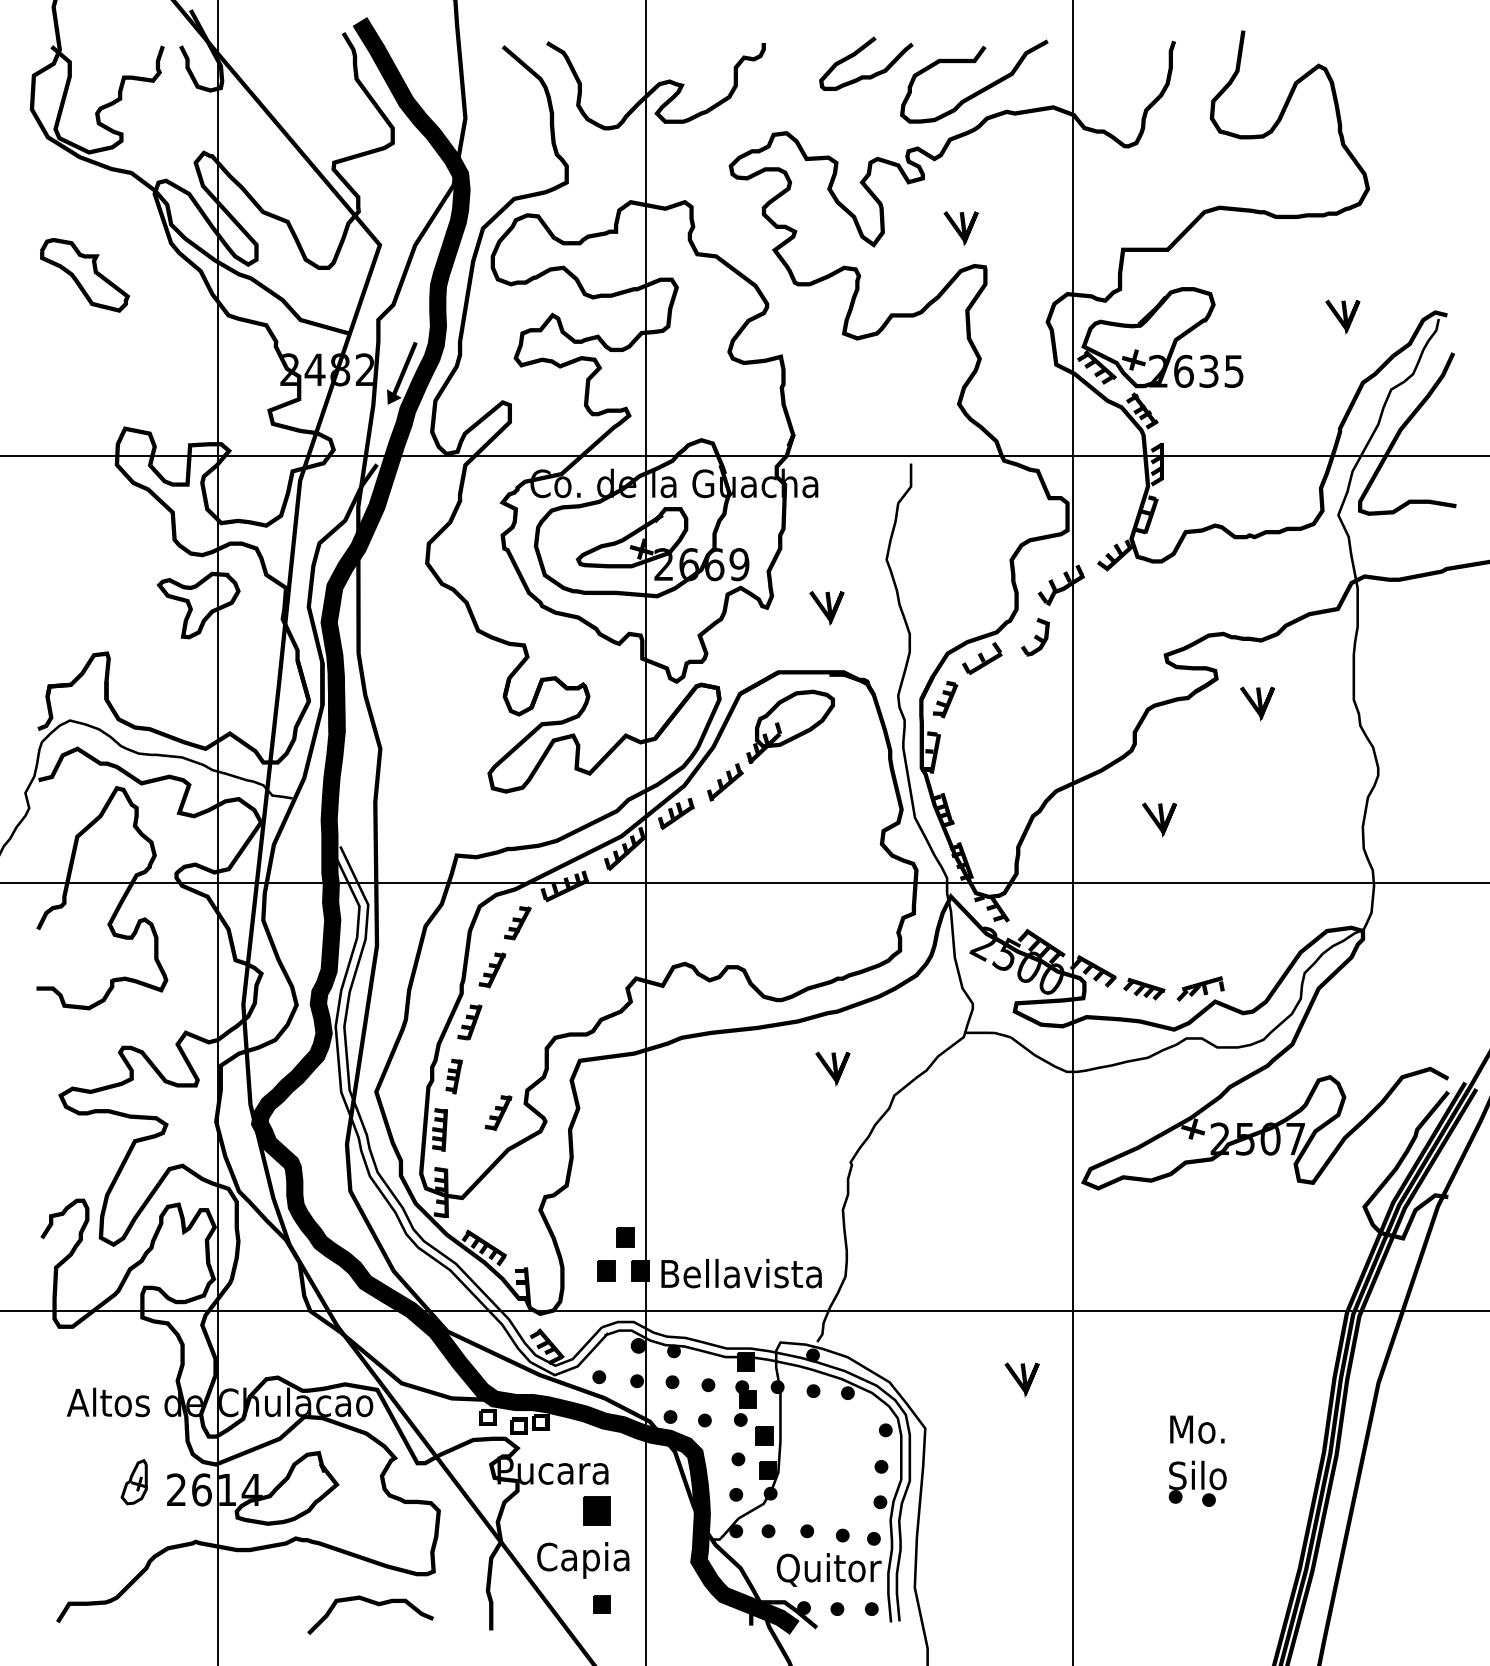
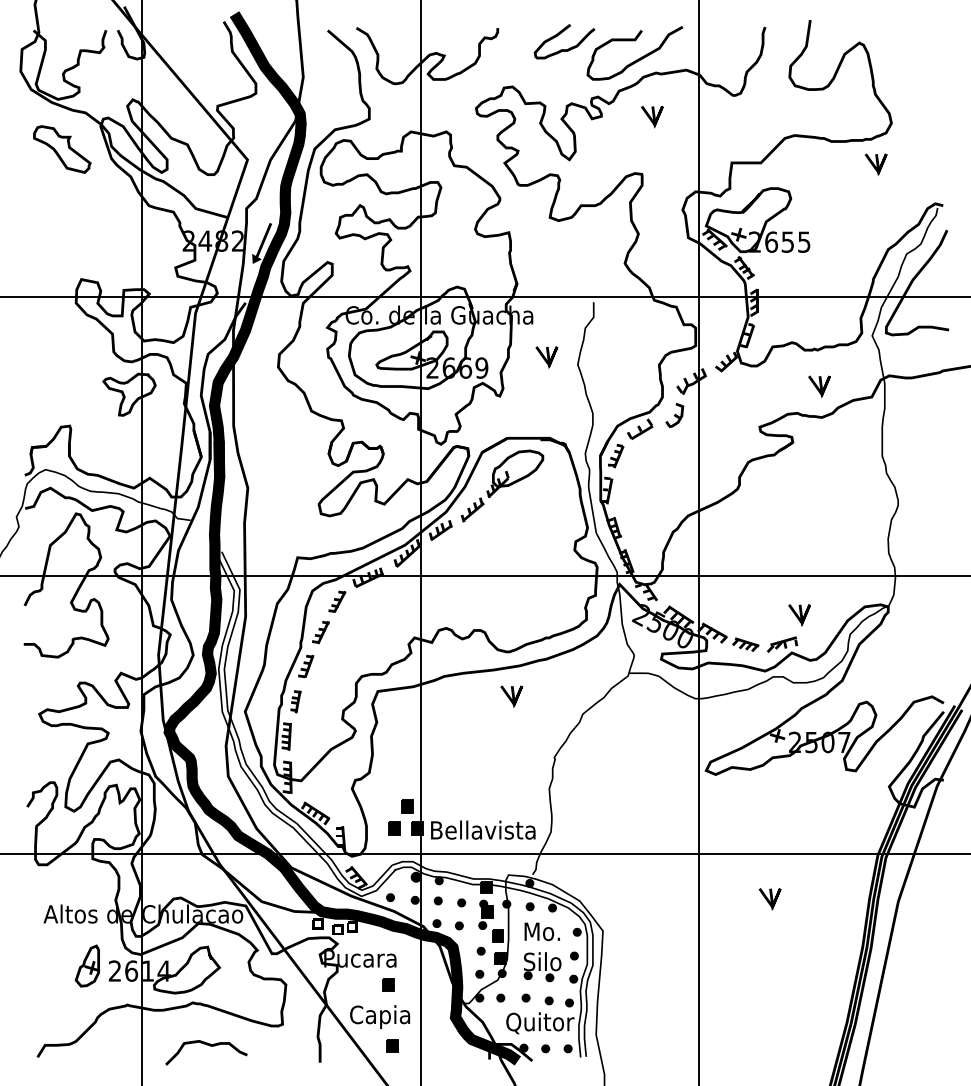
line: (961, 229) -> (652, 117), moved
curve: (79, 279) -> (58, 152), moved
line: (1343, 316) -> (876, 164), moved
text: (1209, 370) -> (788, 241), 2635 -> 2655
line: (824, 608) -> (545, 357), moved
line: (1257, 703) -> (819, 386), moved
line: (1159, 818) -> (799, 614), moved
line: (830, 1068) -> (510, 696), moved
part: (497, 1113) -> (324, 725), removed
line: (1019, 1380) -> (768, 899), moved
text: (1197, 1461) -> (542, 952), moved
part: (134, 1481) -> (87, 965), size x1.43
part: (596, 1510) -> (388, 984), size x0.62
curve: (375, 1605) -> (209, 1046), moved

